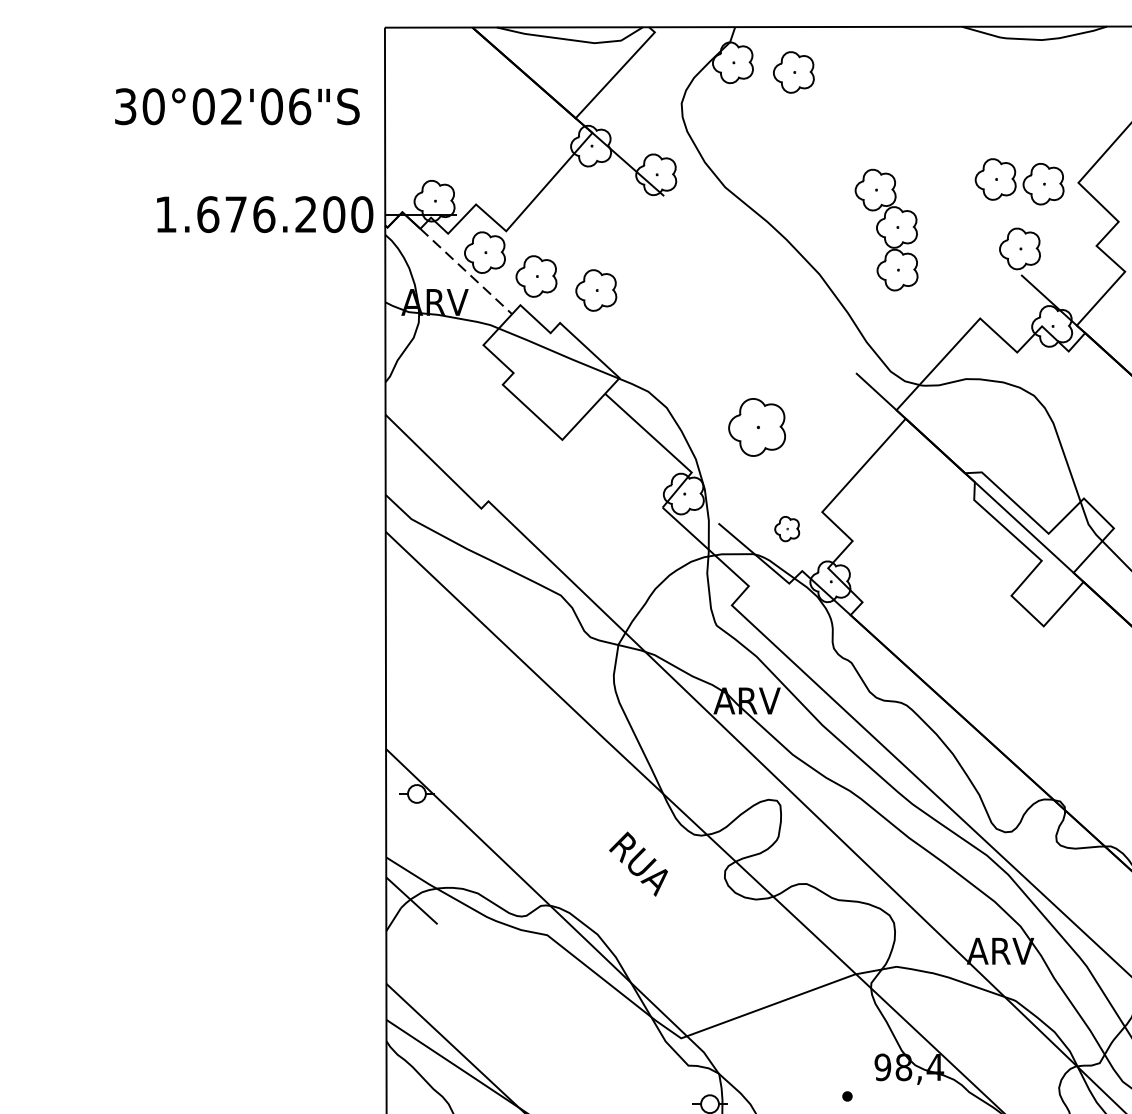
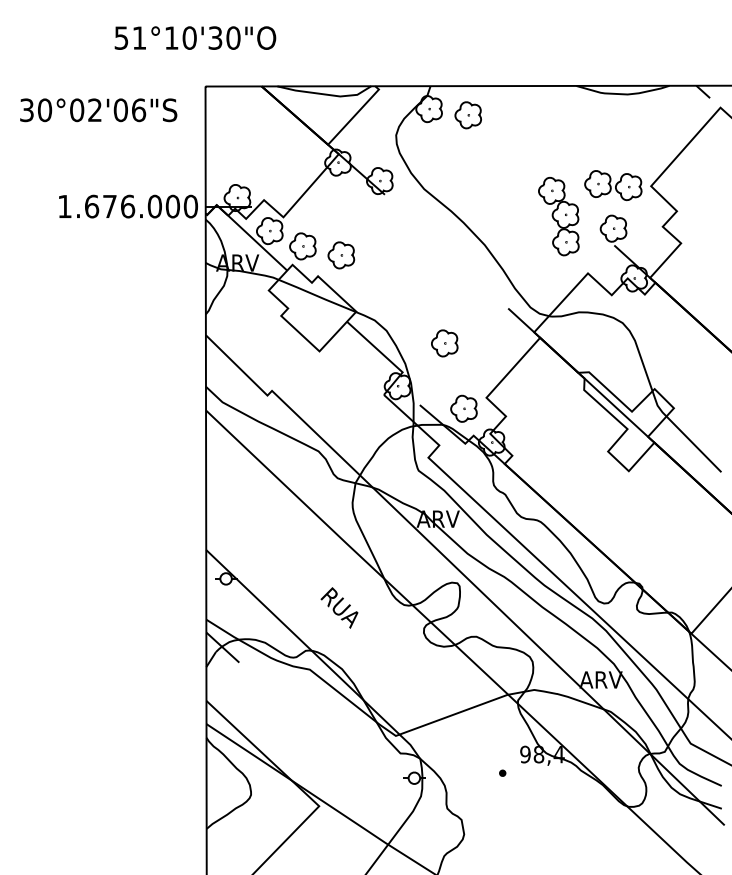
text: (237, 107) -> (98, 110), moved
text: (305, 214) -> (154, 206), 1.676.200 -> 1.676.000
part: (886, 229) -> (558, 216), moved
line: (467, 271) -> (258, 243), dashed -> solid
part: (756, 427) -> (444, 343), size x0.71
part: (786, 528) -> (463, 408), size x1.67
text: (638, 863) -> (339, 607), moved

